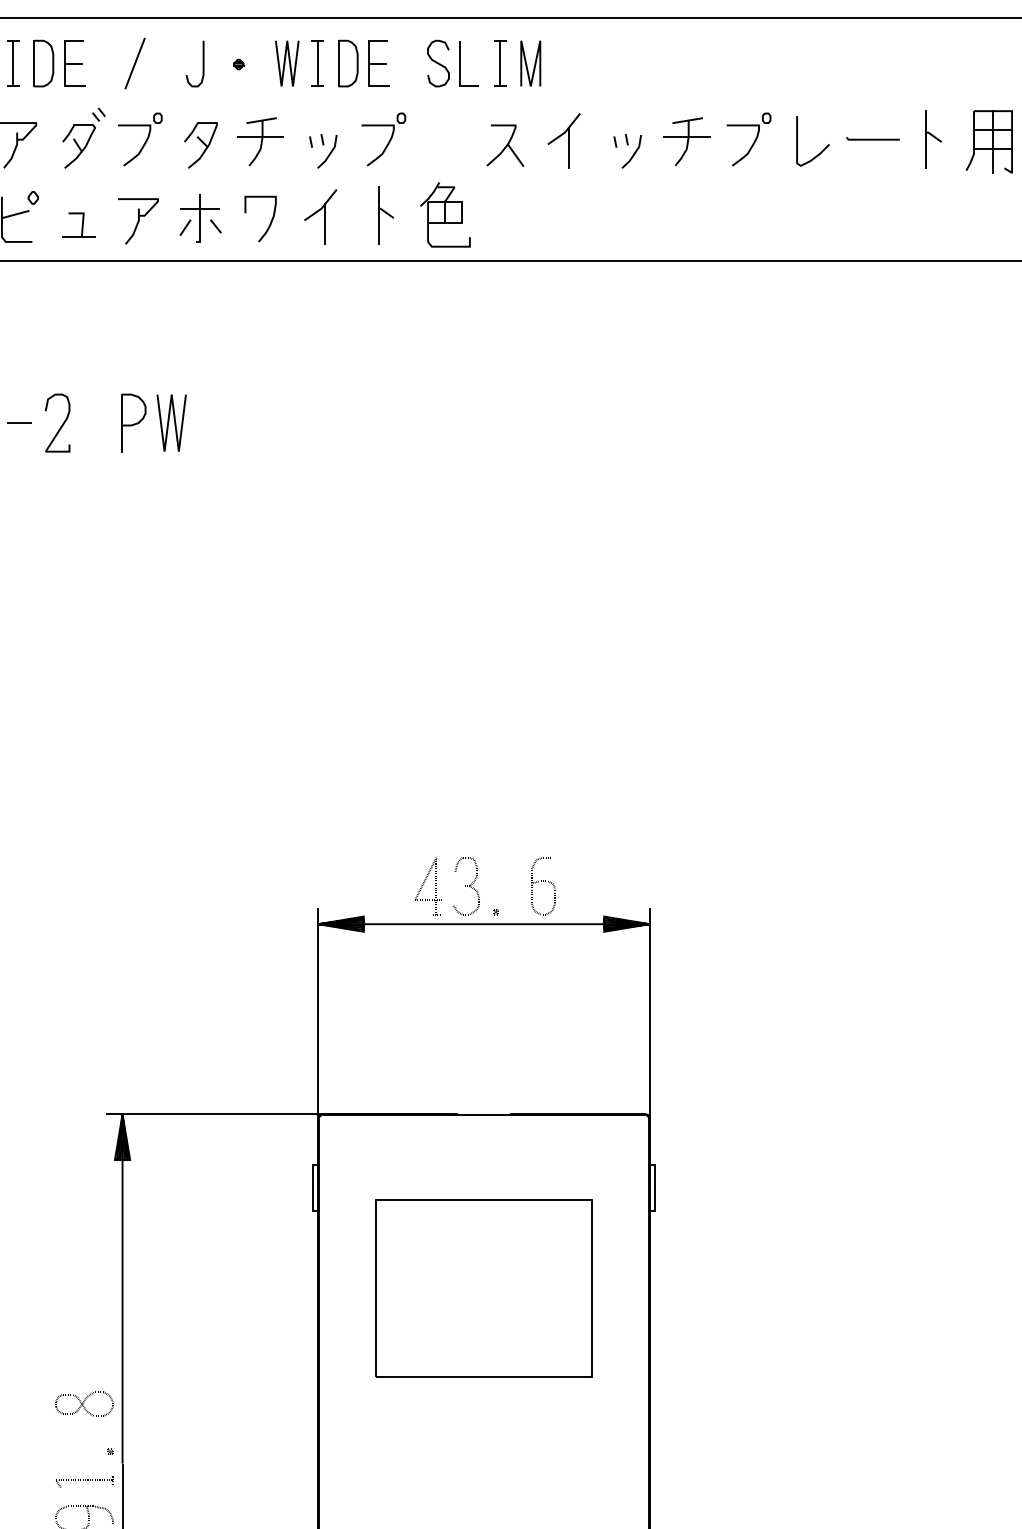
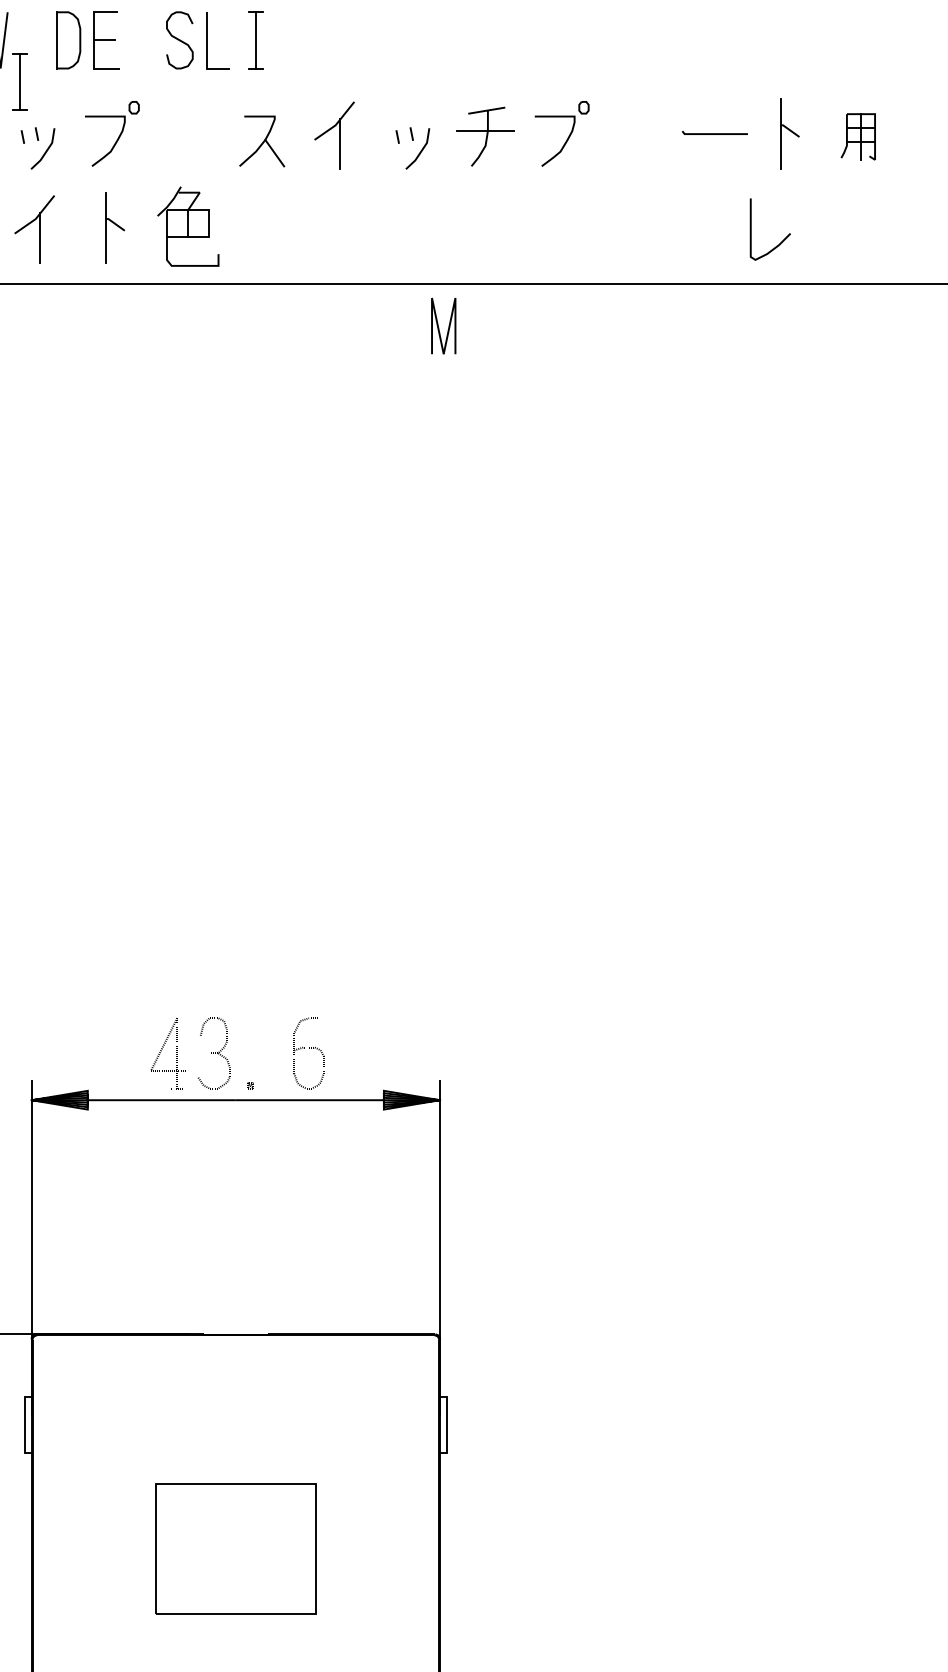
part: (317, 63) -> (19, 82), moved
line: (527, 64) -> (439, 327), moved
part: (989, 141) -> (858, 136), size x0.6
curve: (818, 153) -> (777, 244), moved
part: (483, 1288) -> (235, 1548), size x0.6

